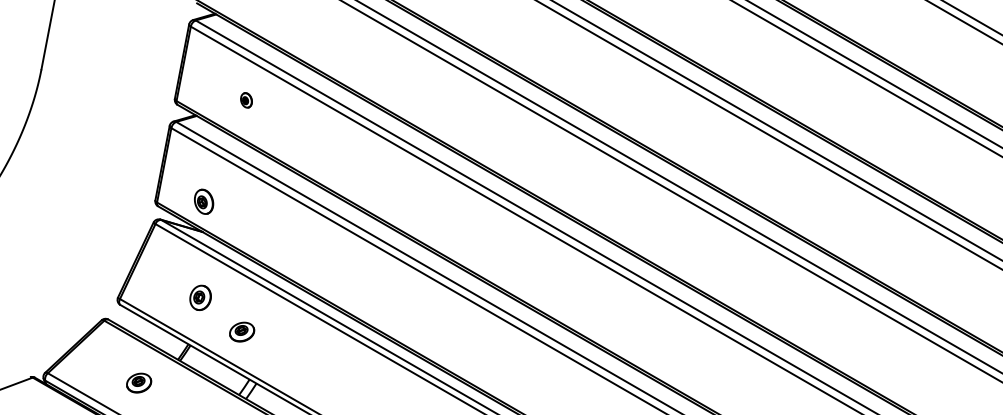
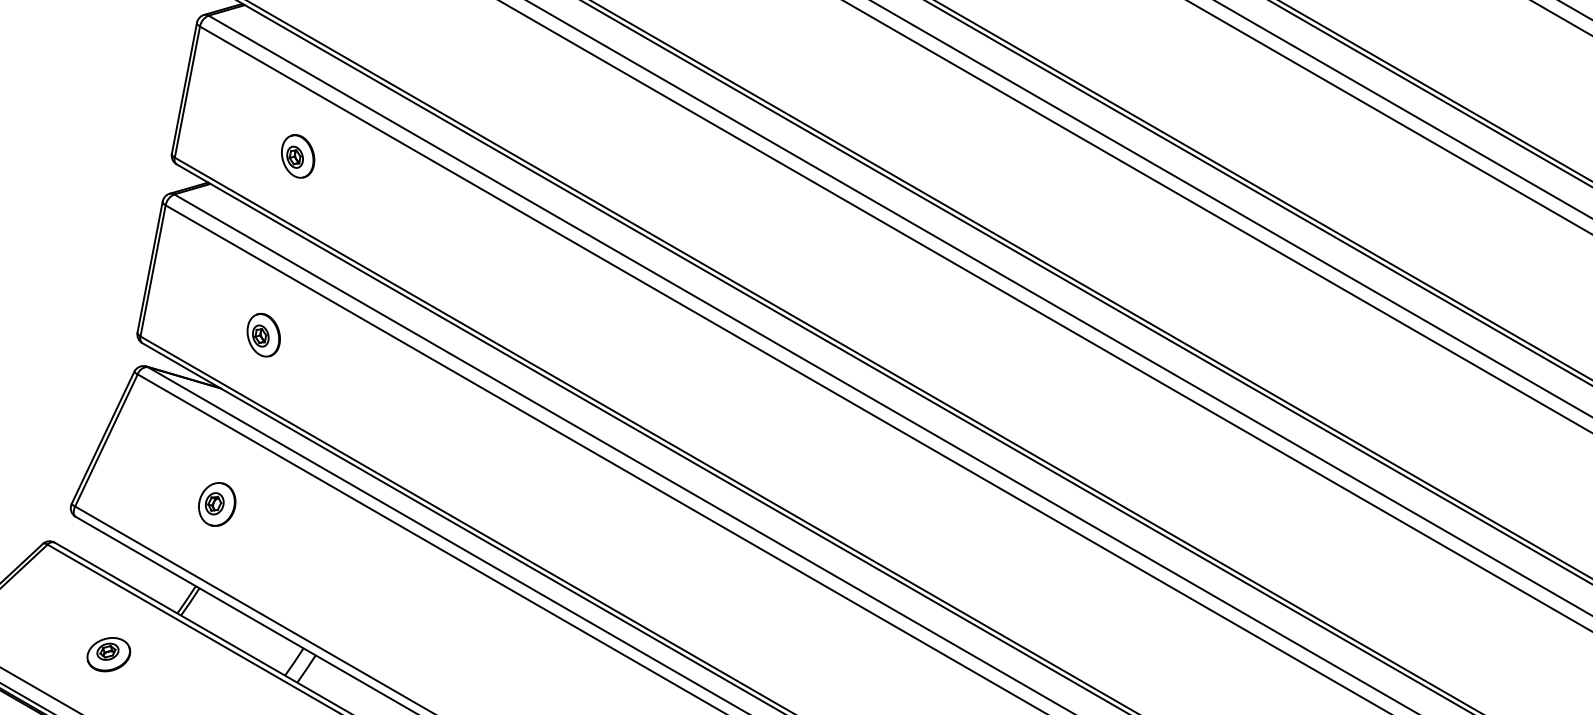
part: (246, 100) -> (298, 156), size x1.67
part: (204, 201) -> (264, 334), moved
part: (242, 331) -> (290, 563), removed

